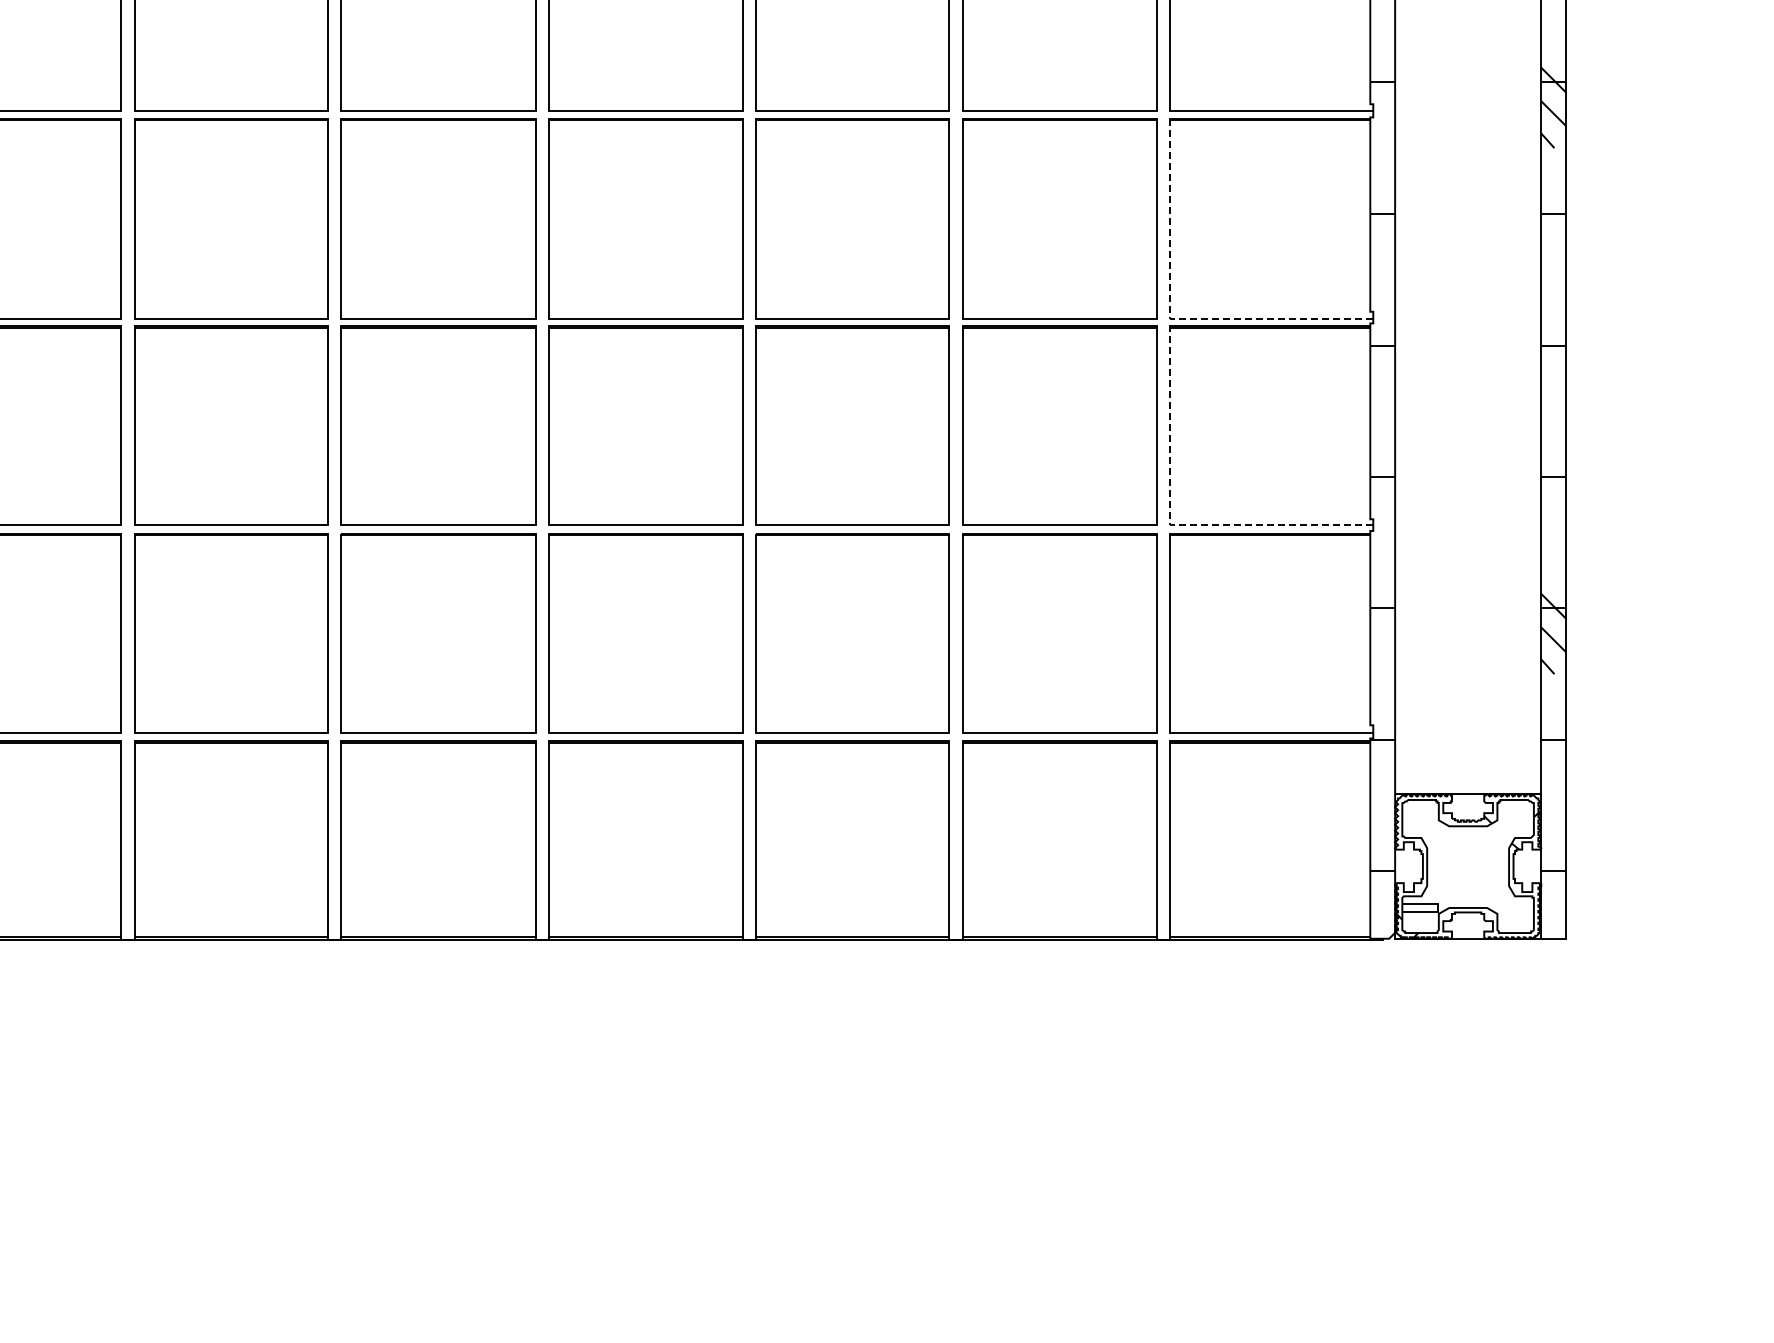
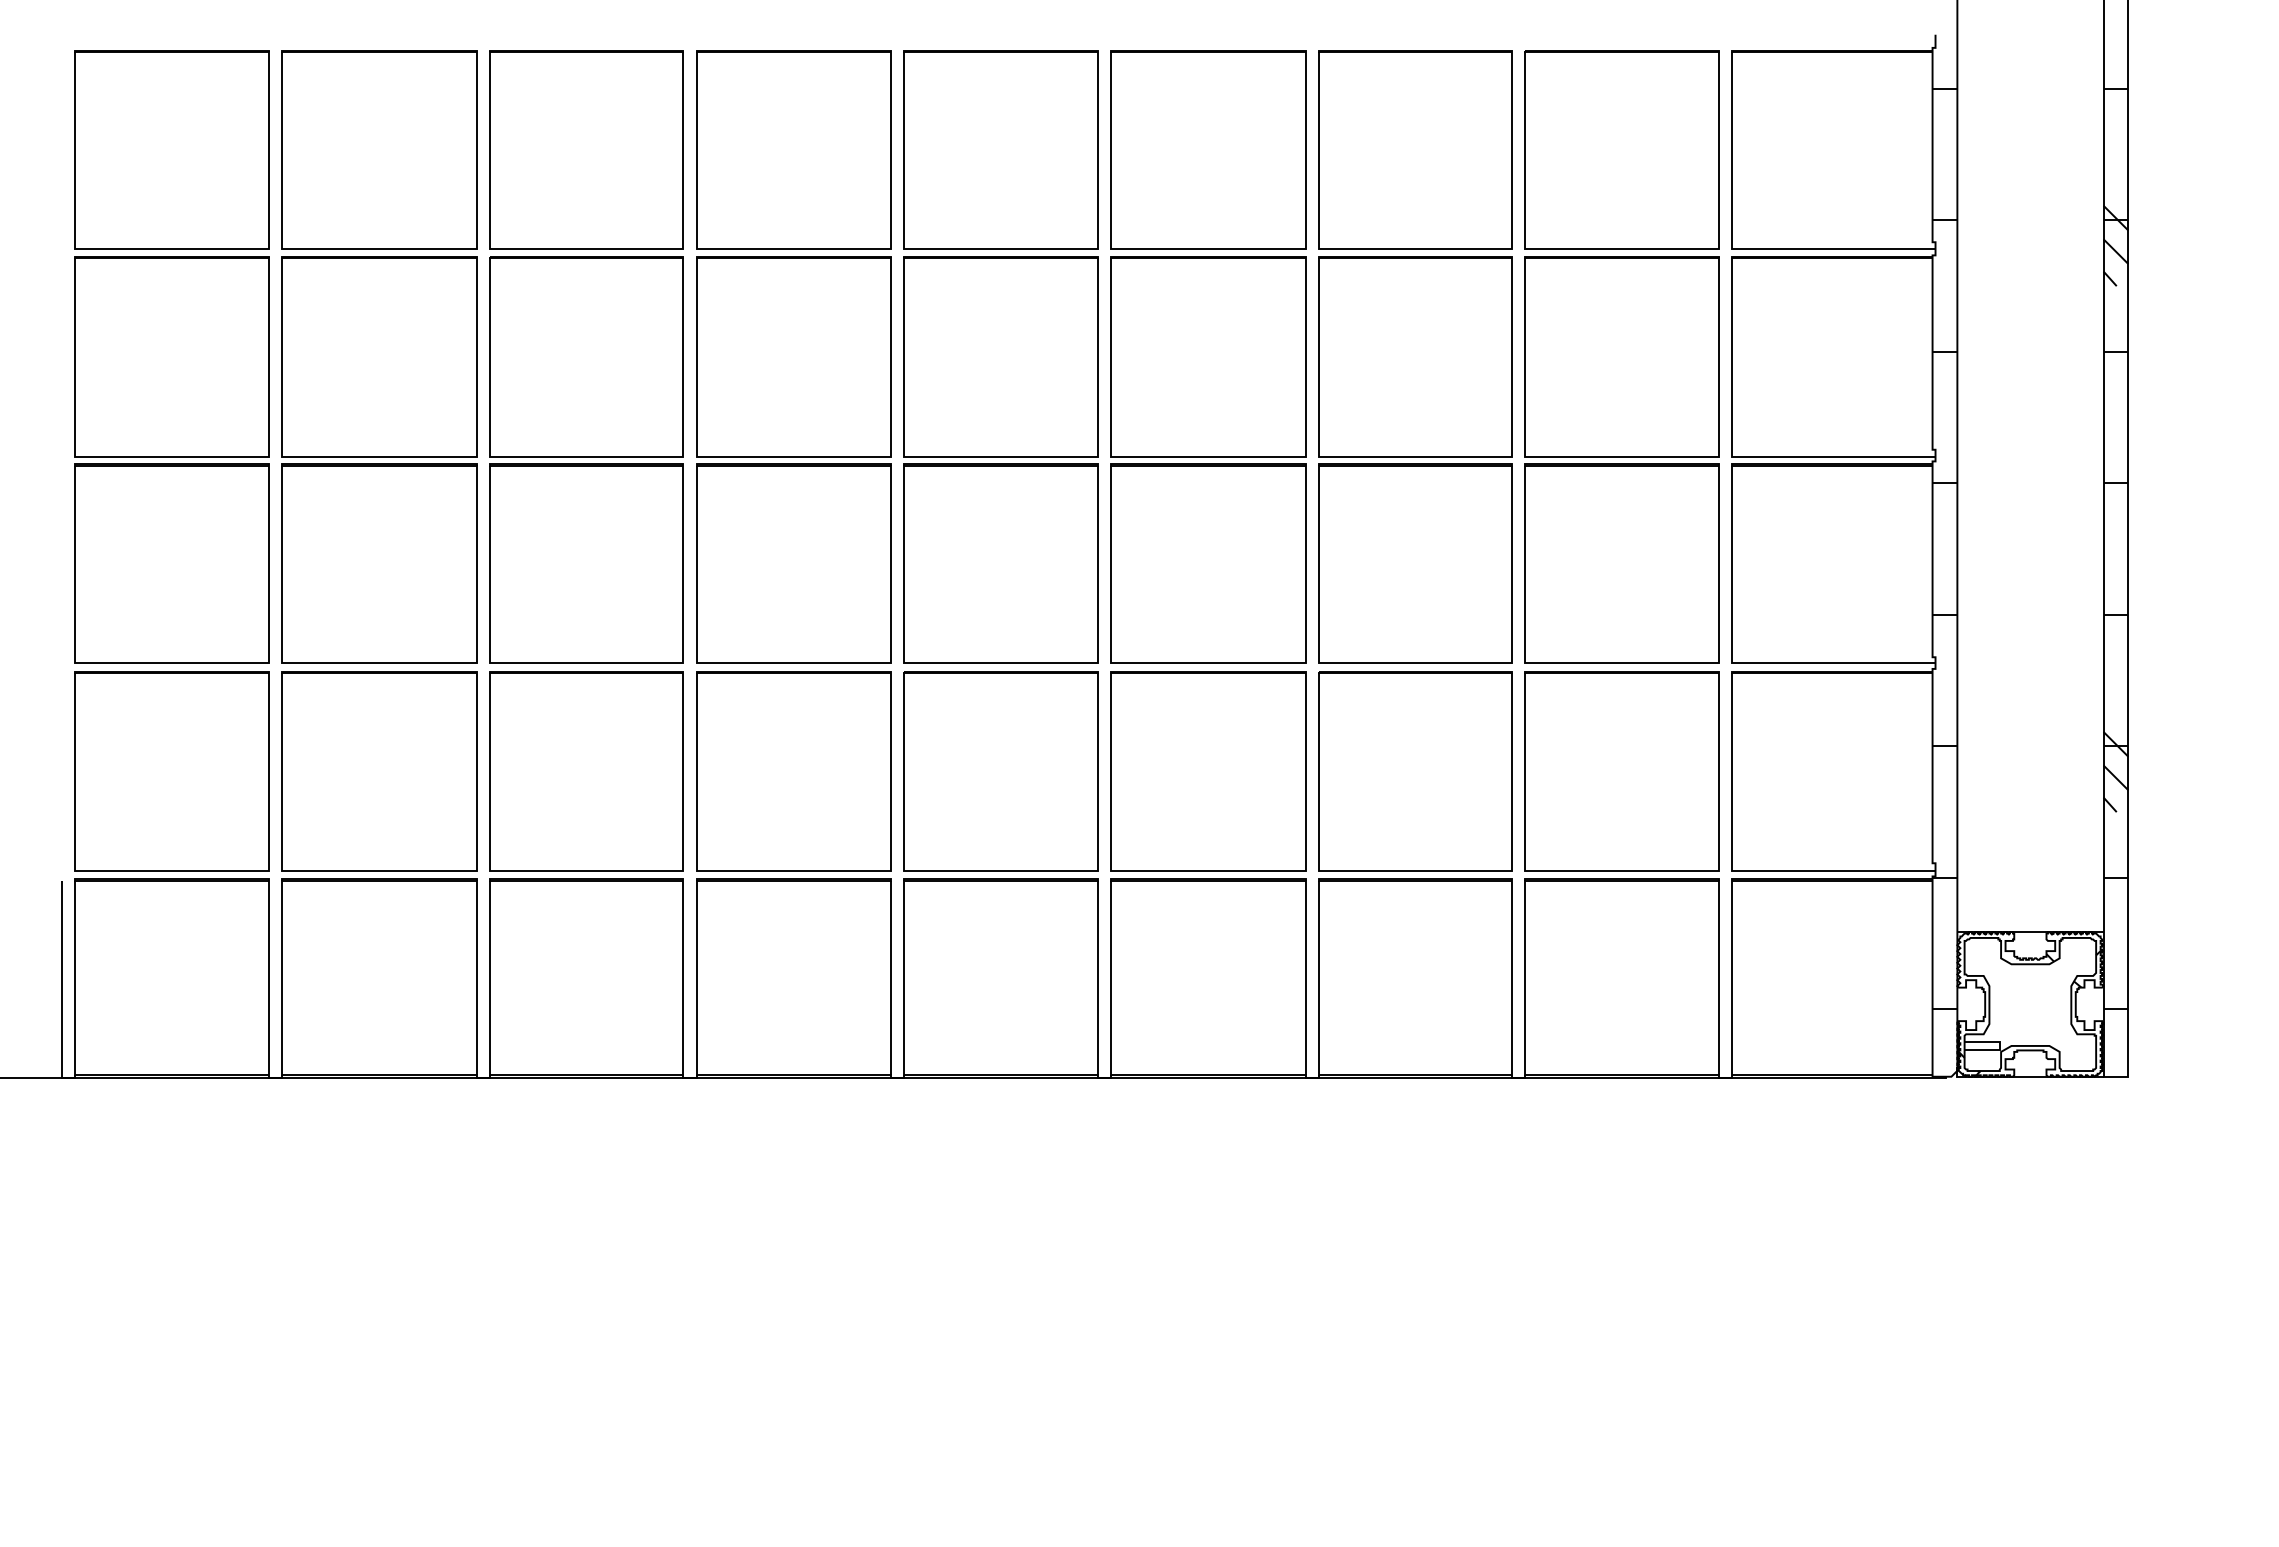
line: (1172, 319) -> (1734, 457), dashed -> solid
line: (1172, 525) -> (1734, 663), dashed -> solid

